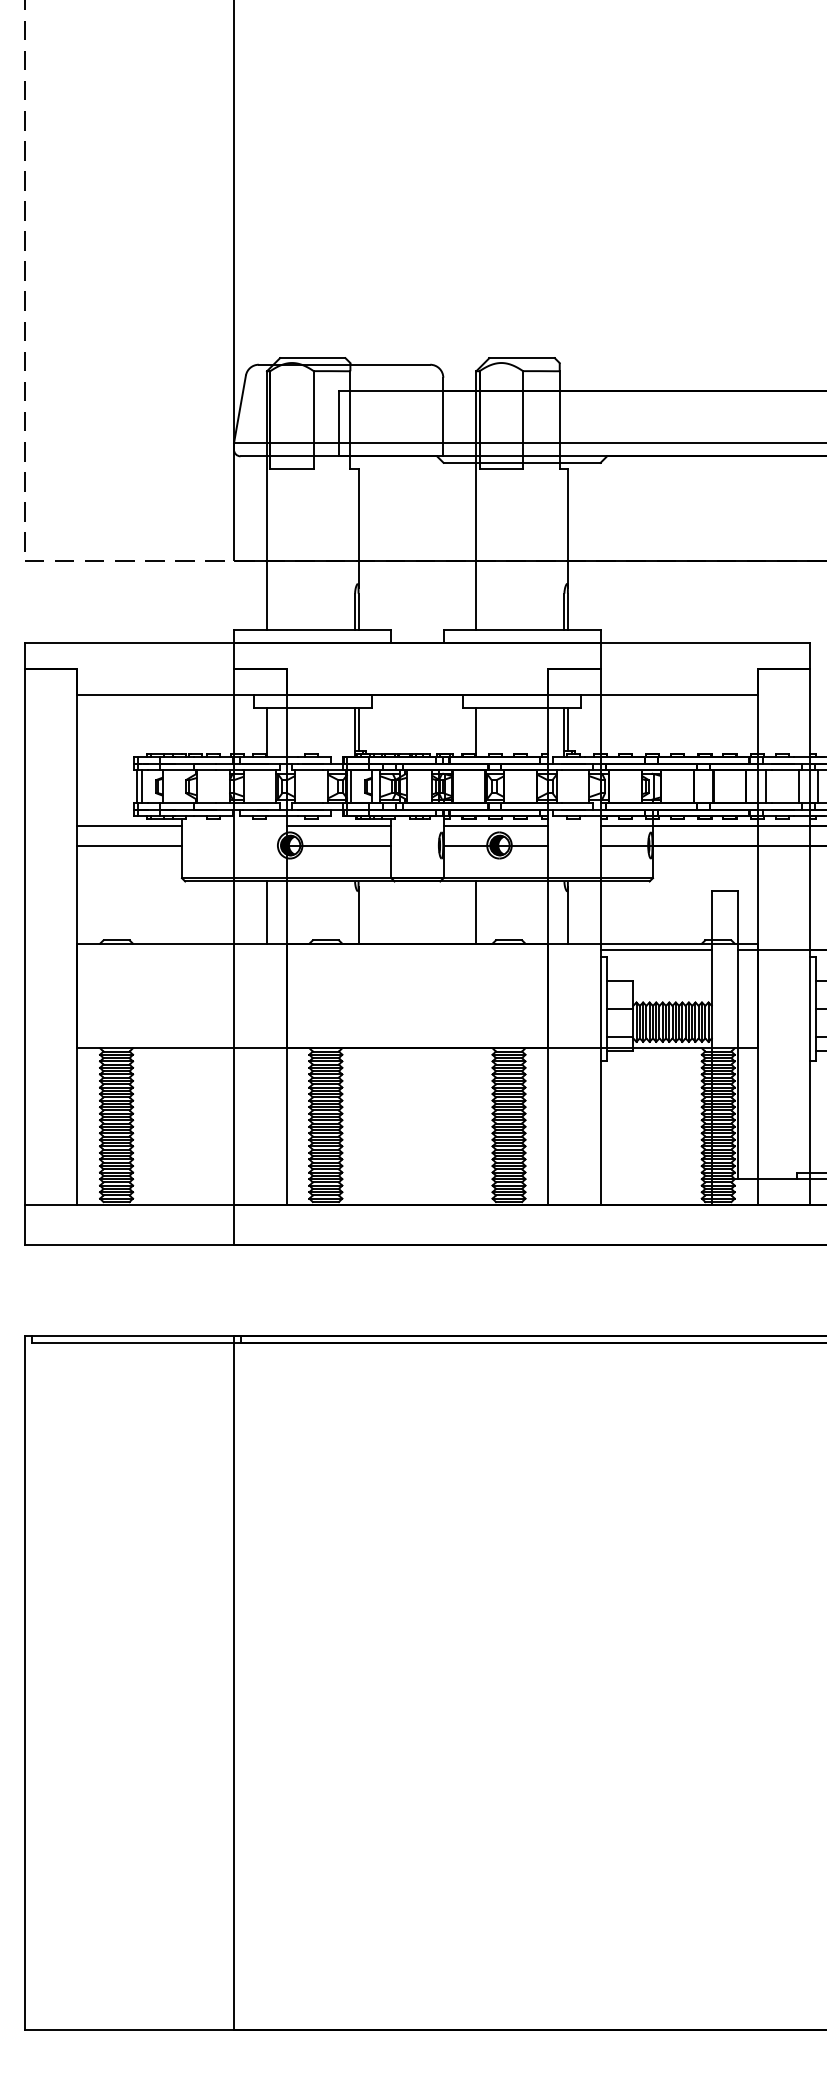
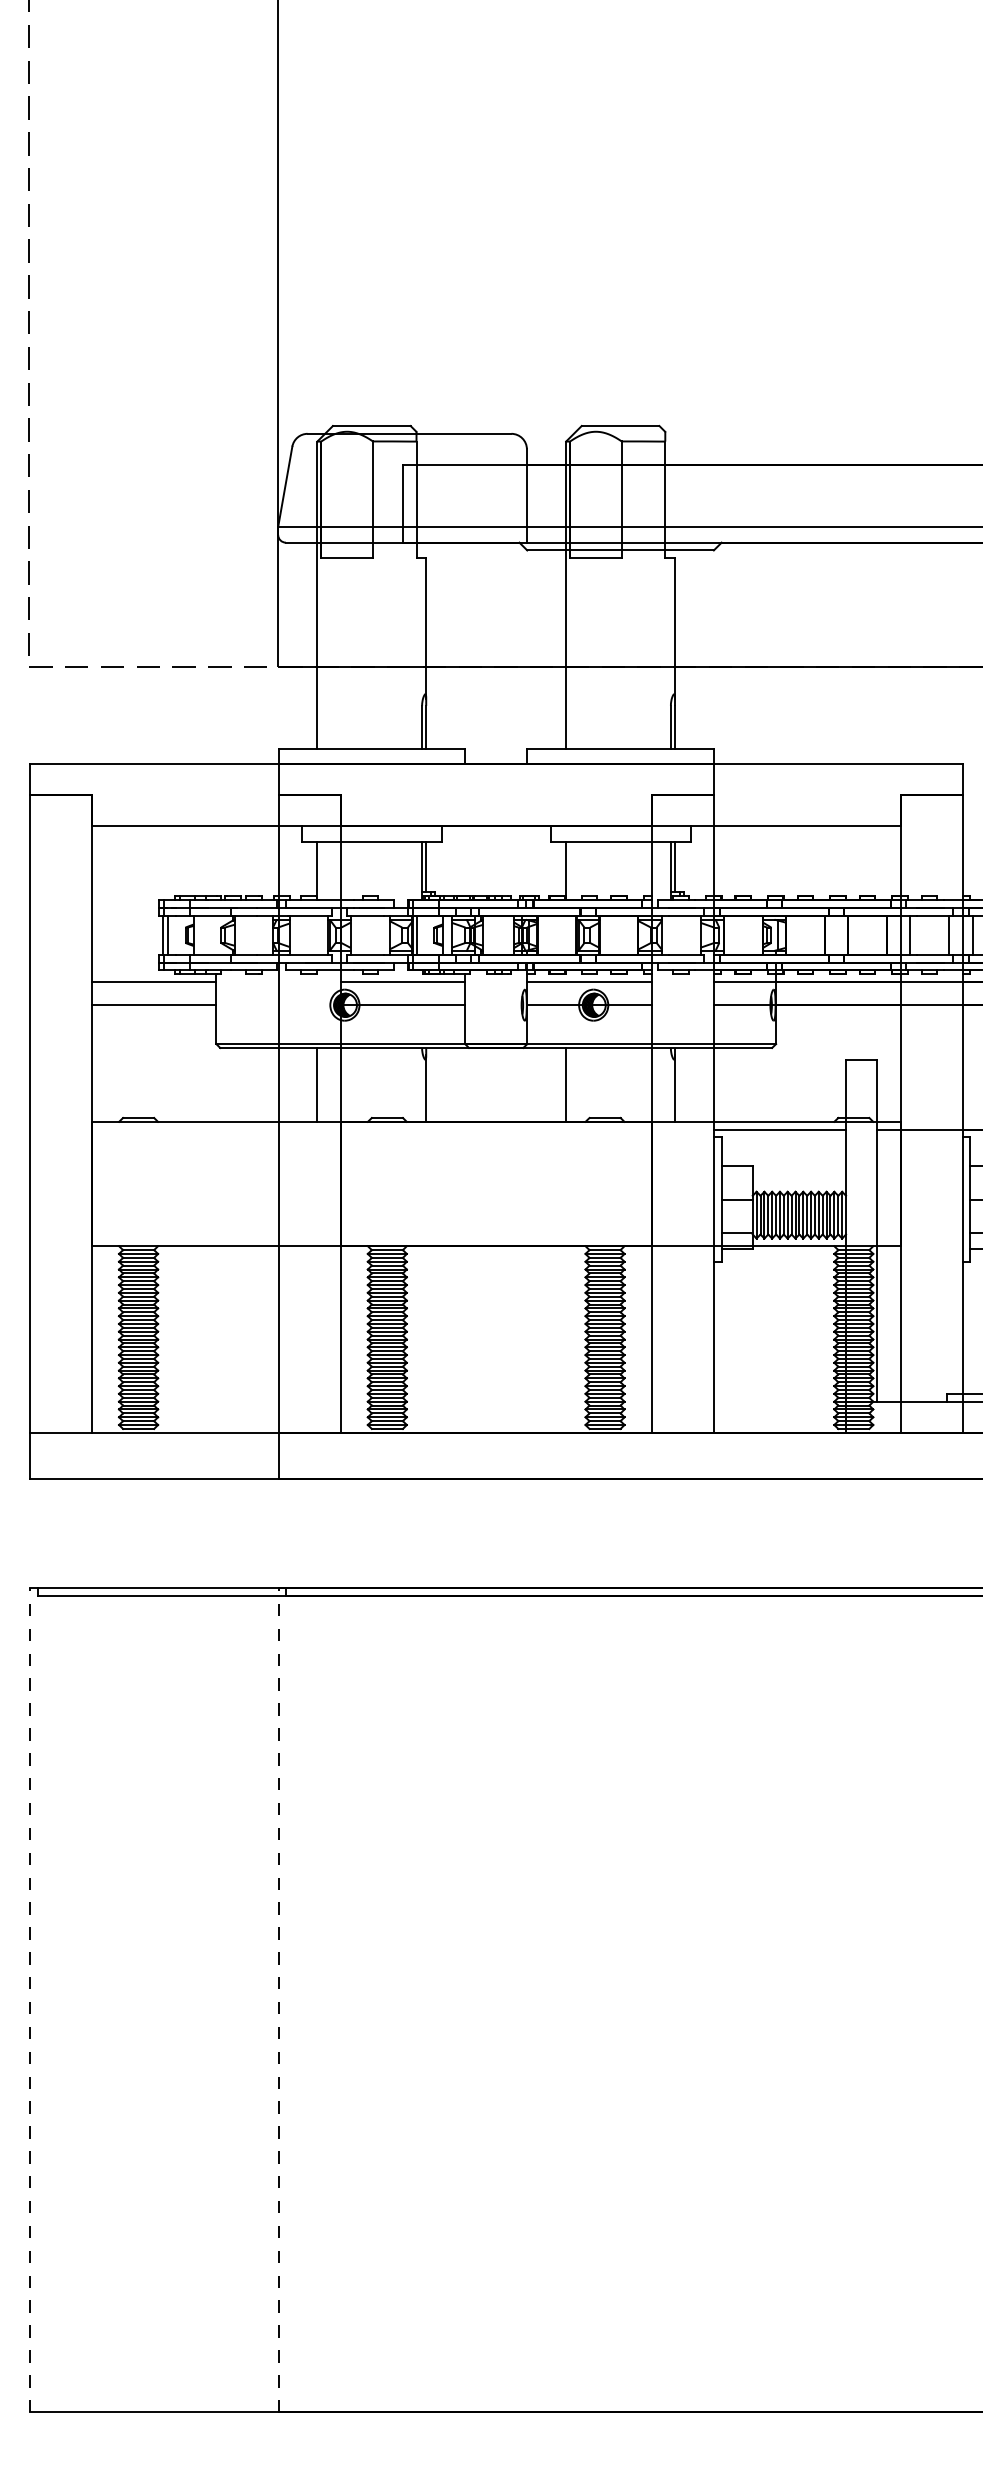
line: (24, 1682) -> (29, 1999), solid -> dashed
line: (234, 1682) -> (278, 1999), solid -> dashed

